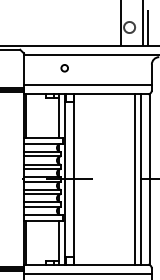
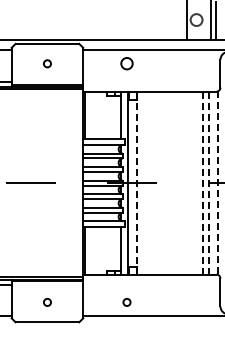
circle: (64, 67) -> (126, 63), size x1.6
line: (87, 84) -> (151, 81), removed
line: (135, 178) -> (202, 182), solid -> dashed
line: (140, 178) -> (208, 182), solid -> dashed
line: (74, 179) -> (137, 183), solid -> dashed
line: (150, 179) -> (218, 183), solid -> dashed
line: (87, 273) -> (151, 284), removed

